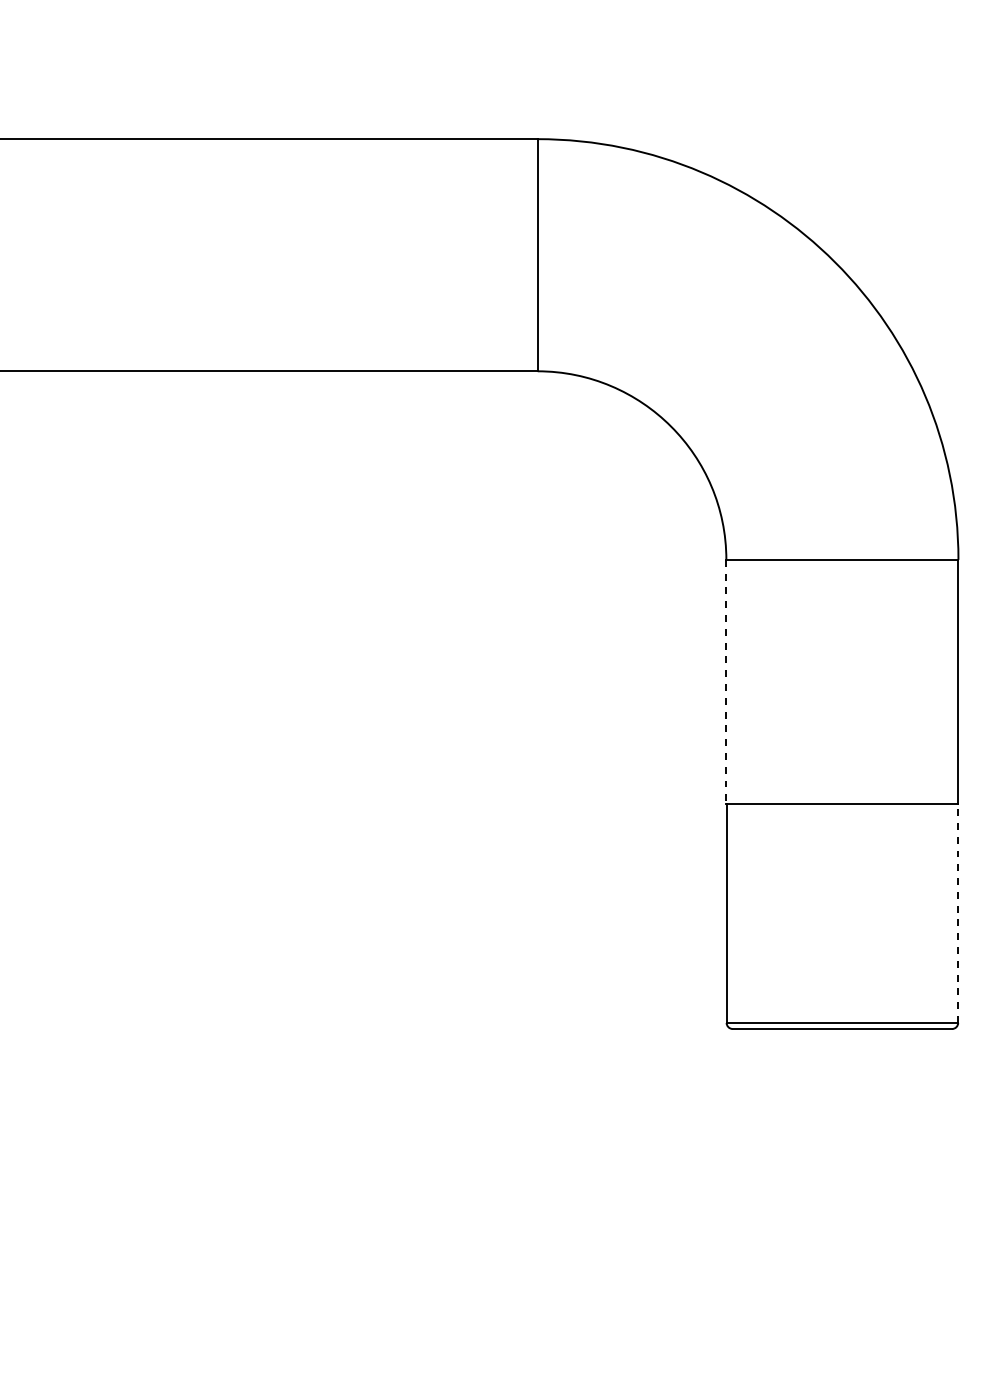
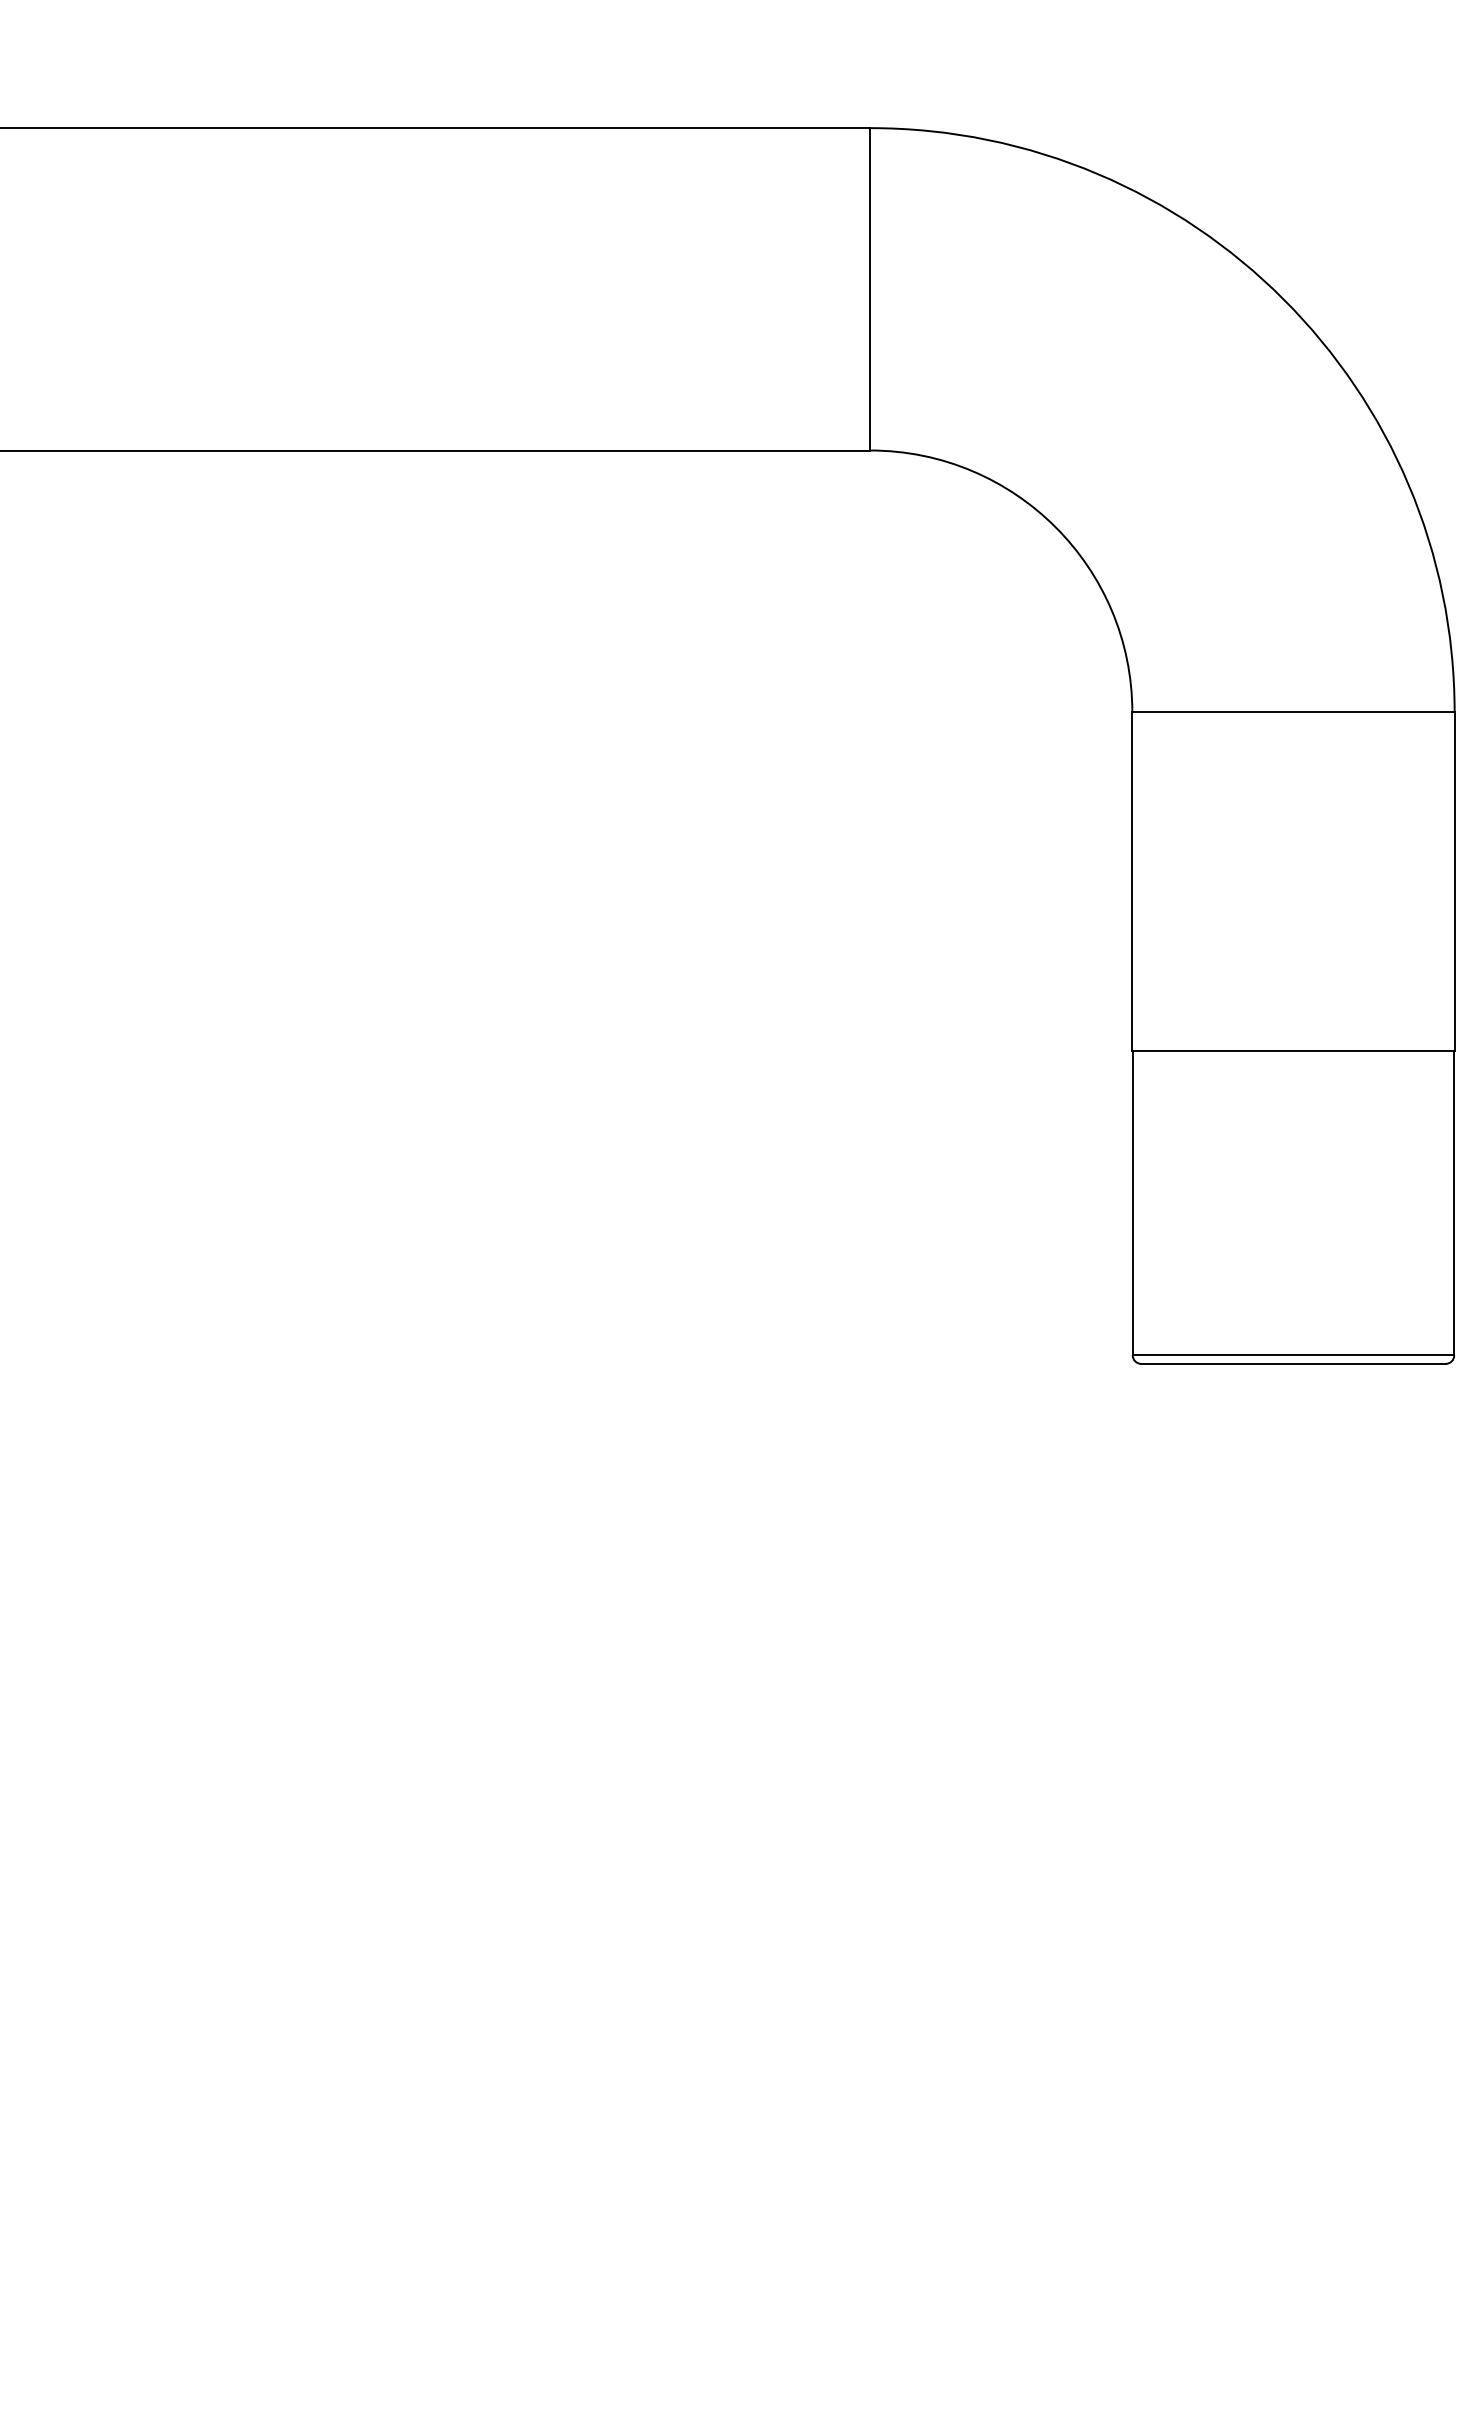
line: (726, 682) -> (1132, 882), dashed -> solid
line: (958, 912) -> (1454, 1202), dashed -> solid

